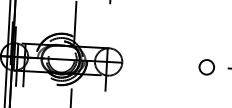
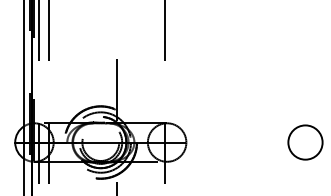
circle: (206, 67) -> (305, 142), size x1.67

